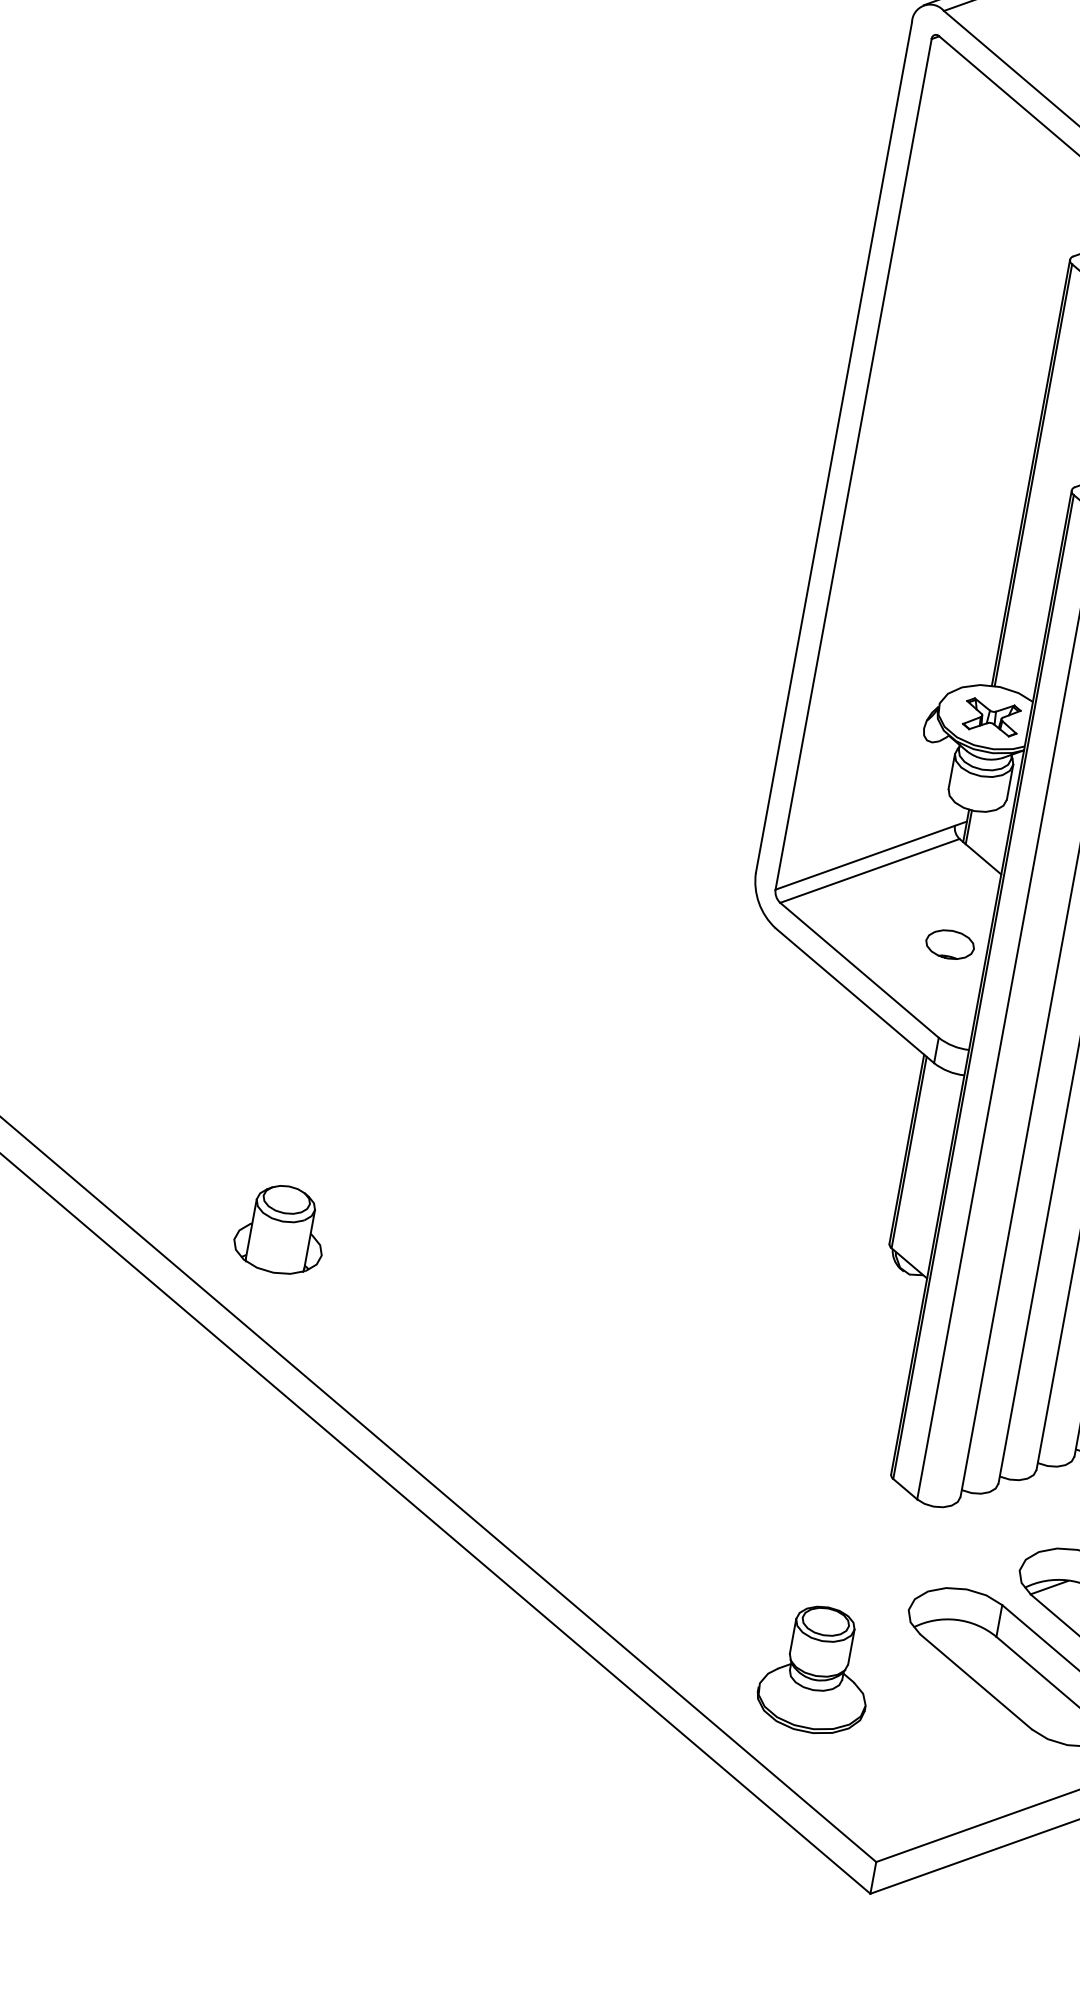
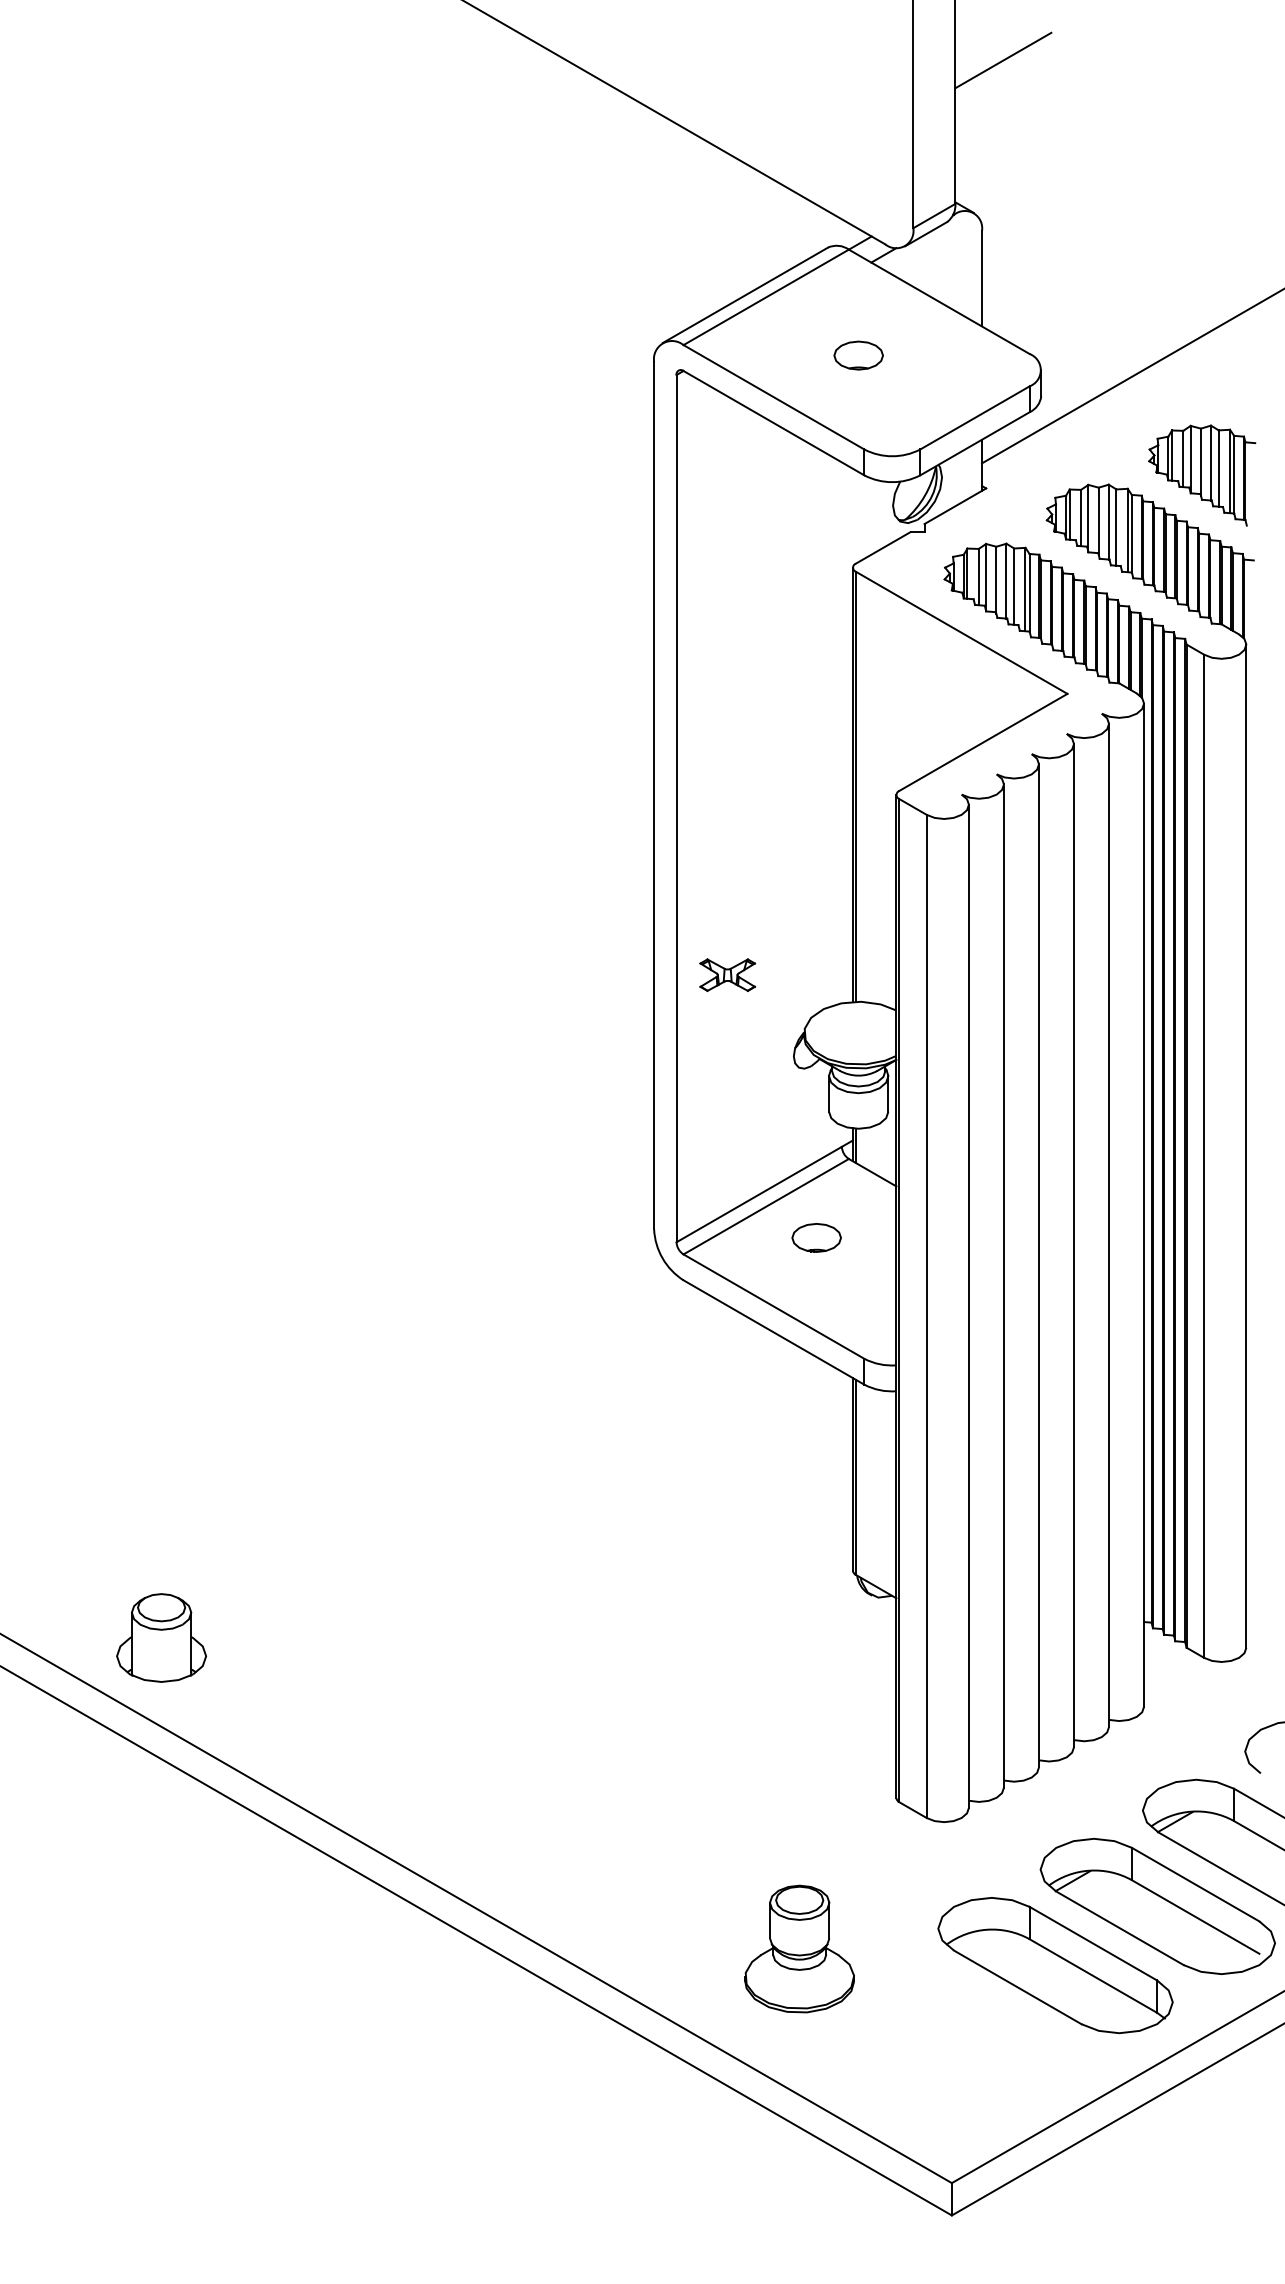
part: (991, 717) -> (727, 975), moved
part: (950, 944) -> (816, 1237), moved
part: (281, 1229) -> (161, 1637), moved
part: (816, 1669) -> (799, 1948), moved

